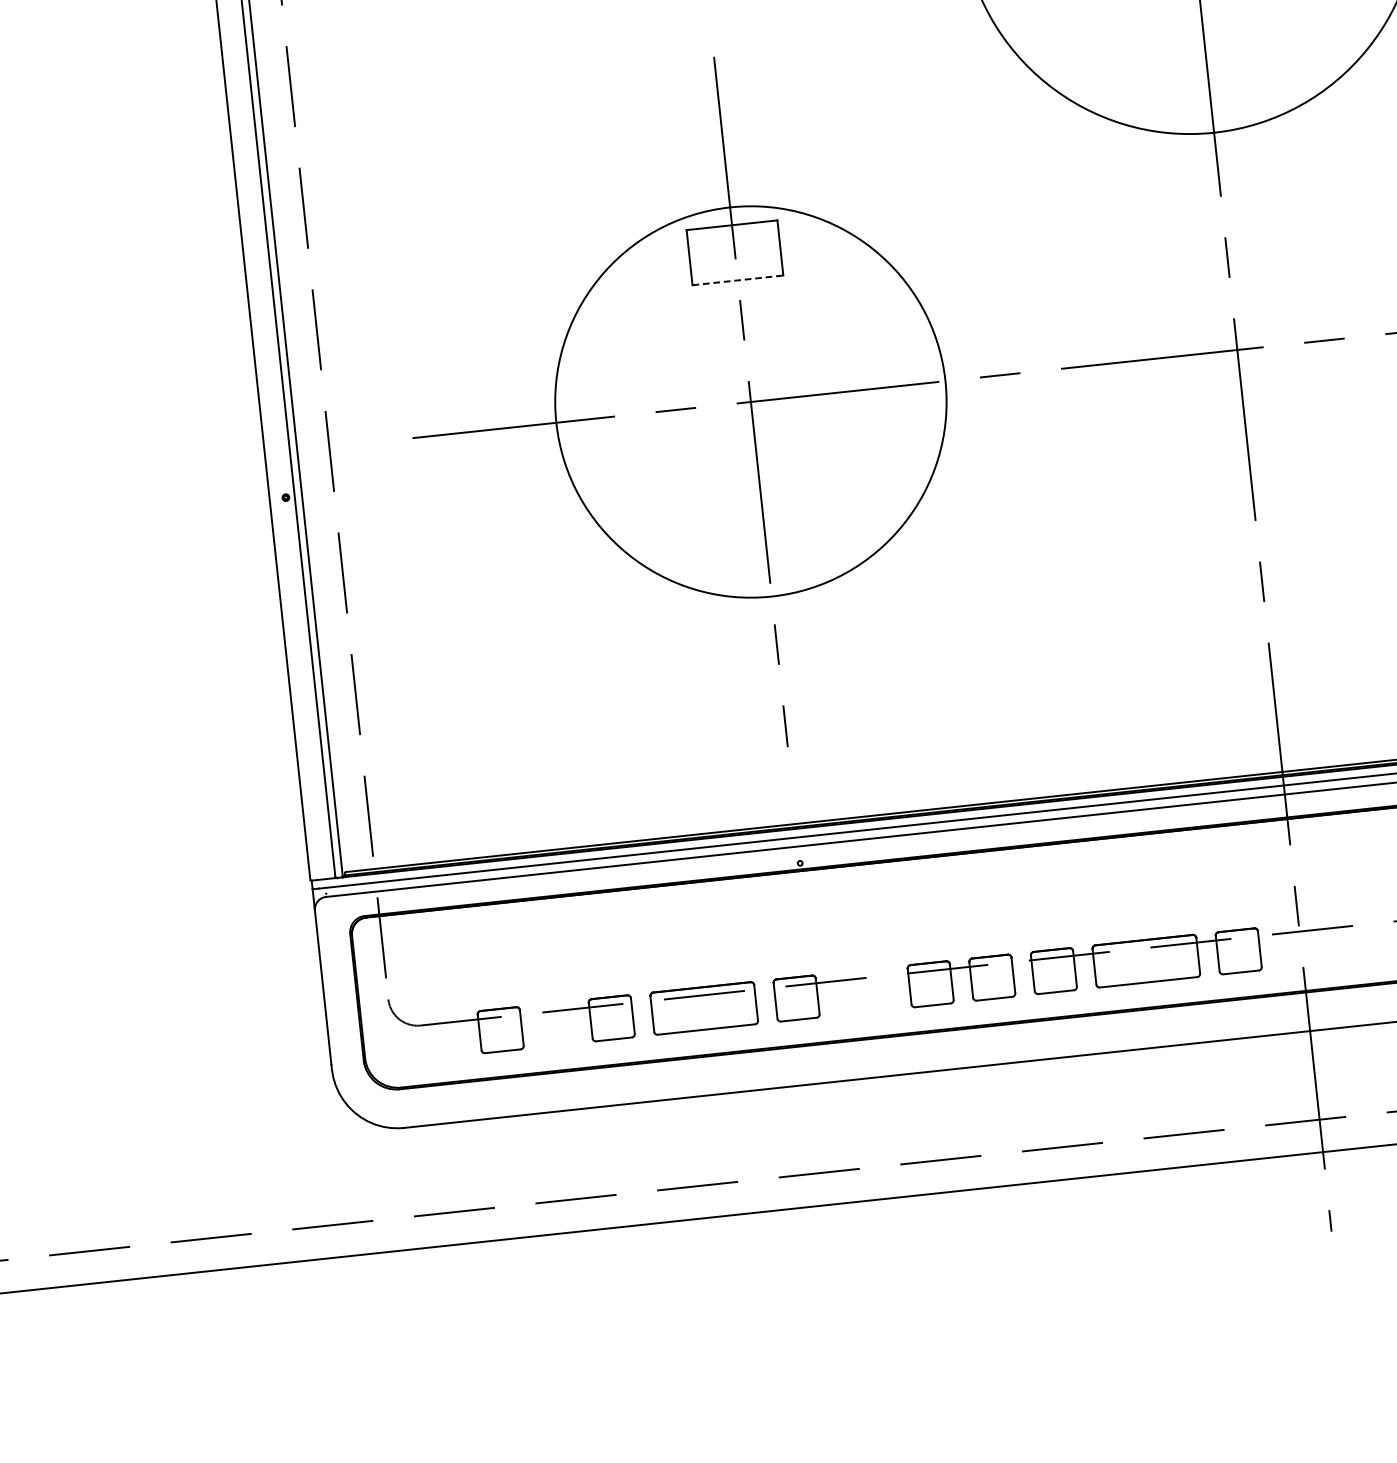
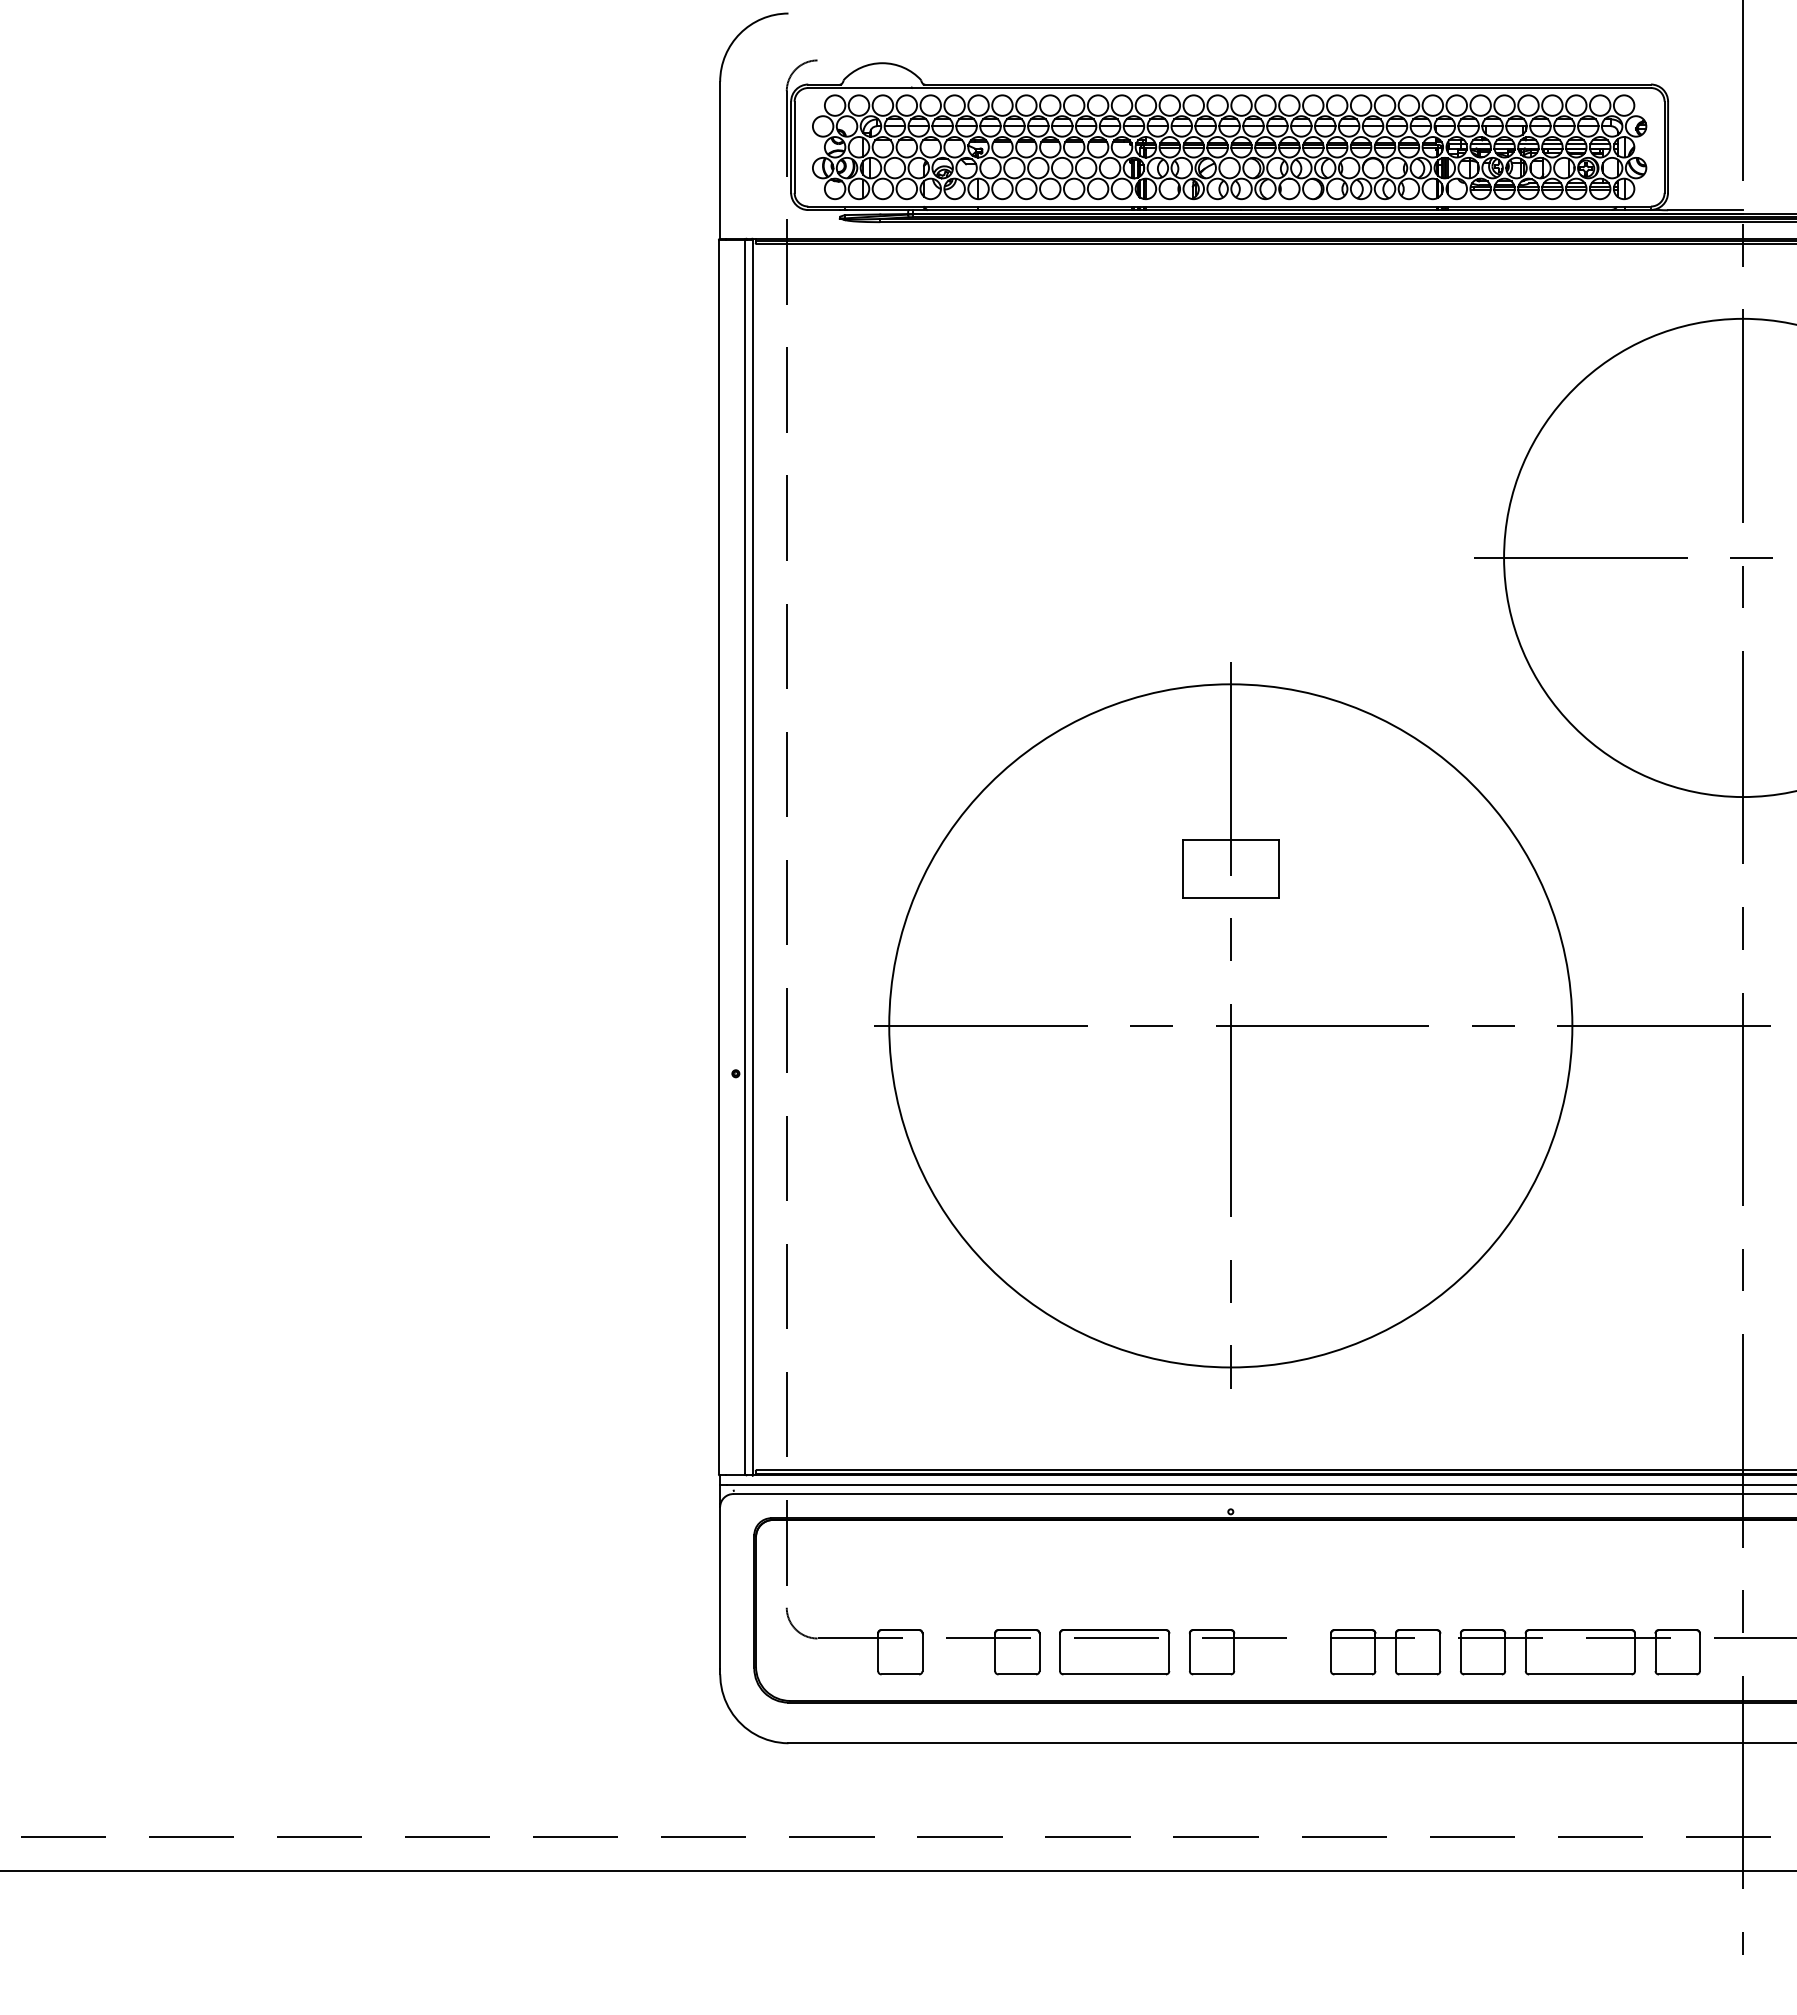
line: (737, 280) -> (1230, 897), dashed -> solid
circle: (750, 401) -> (1230, 1025), size x1.67

